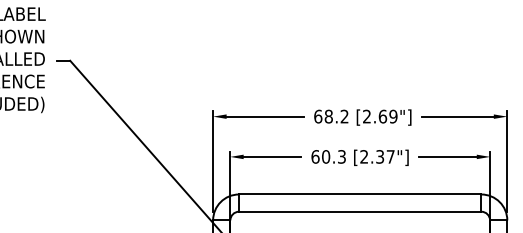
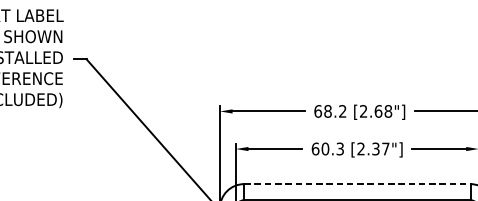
text: (393, 116) -> (388, 111), [2.69"] -> [2.68"]
line: (360, 194) -> (357, 184), solid -> dashed

